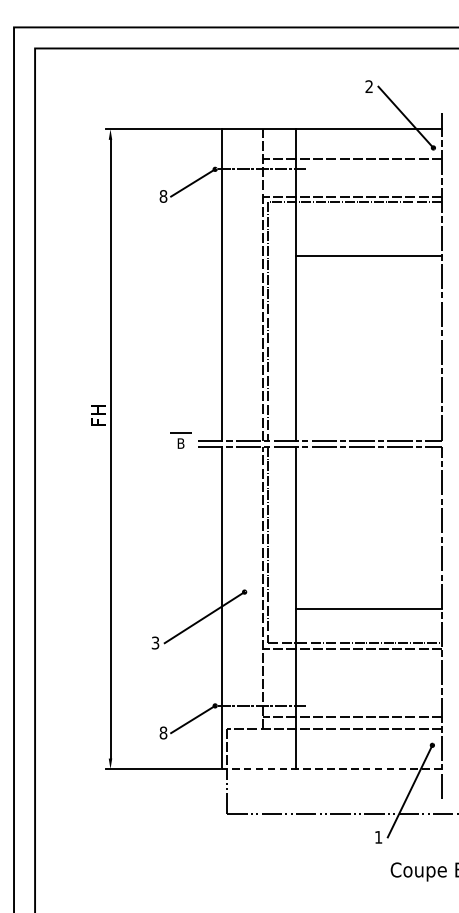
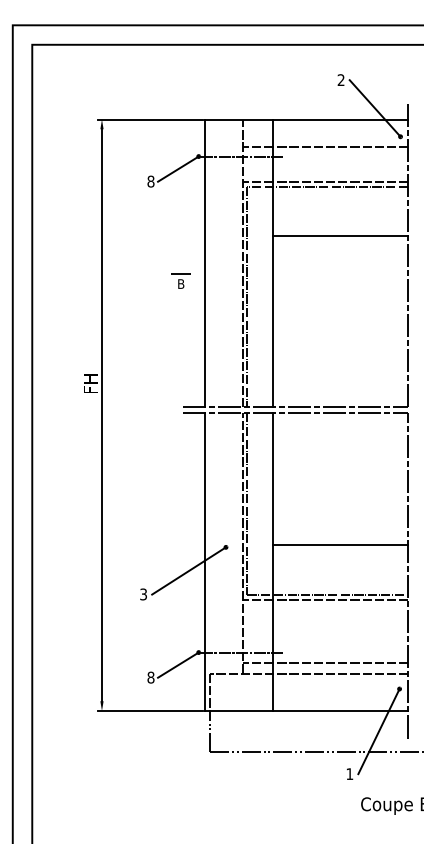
part: (180, 439) -> (180, 280), moved
line: (368, 609) -> (340, 545), moved
line: (331, 768) -> (306, 710), dashed -> solid

